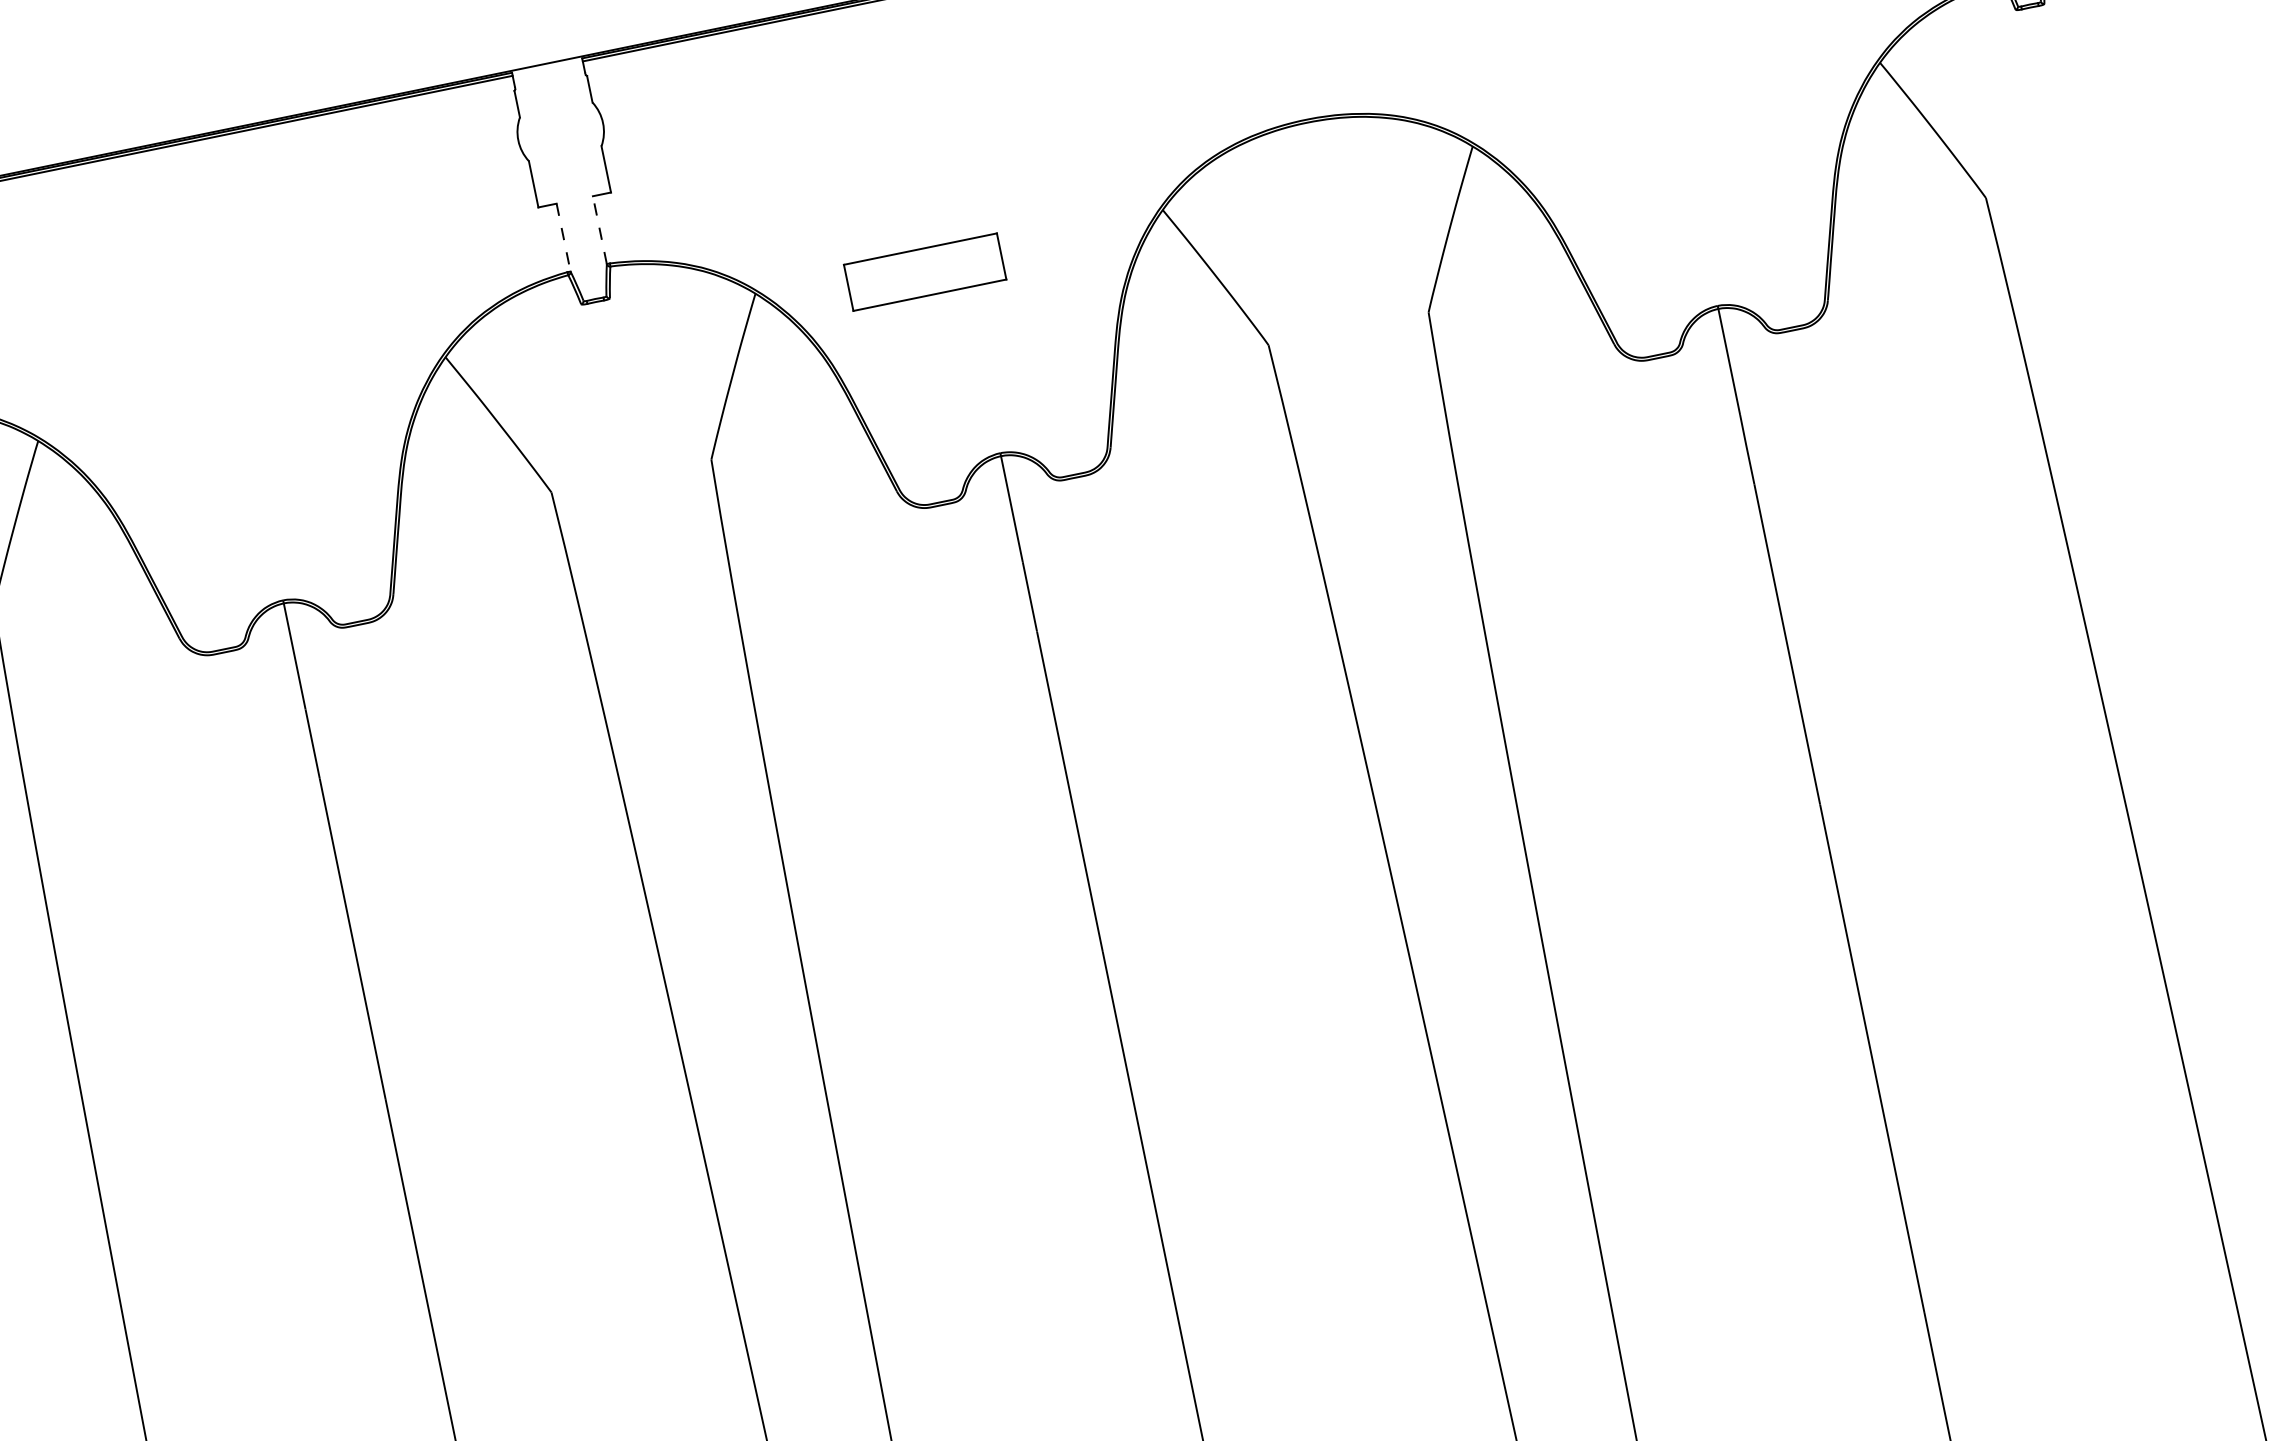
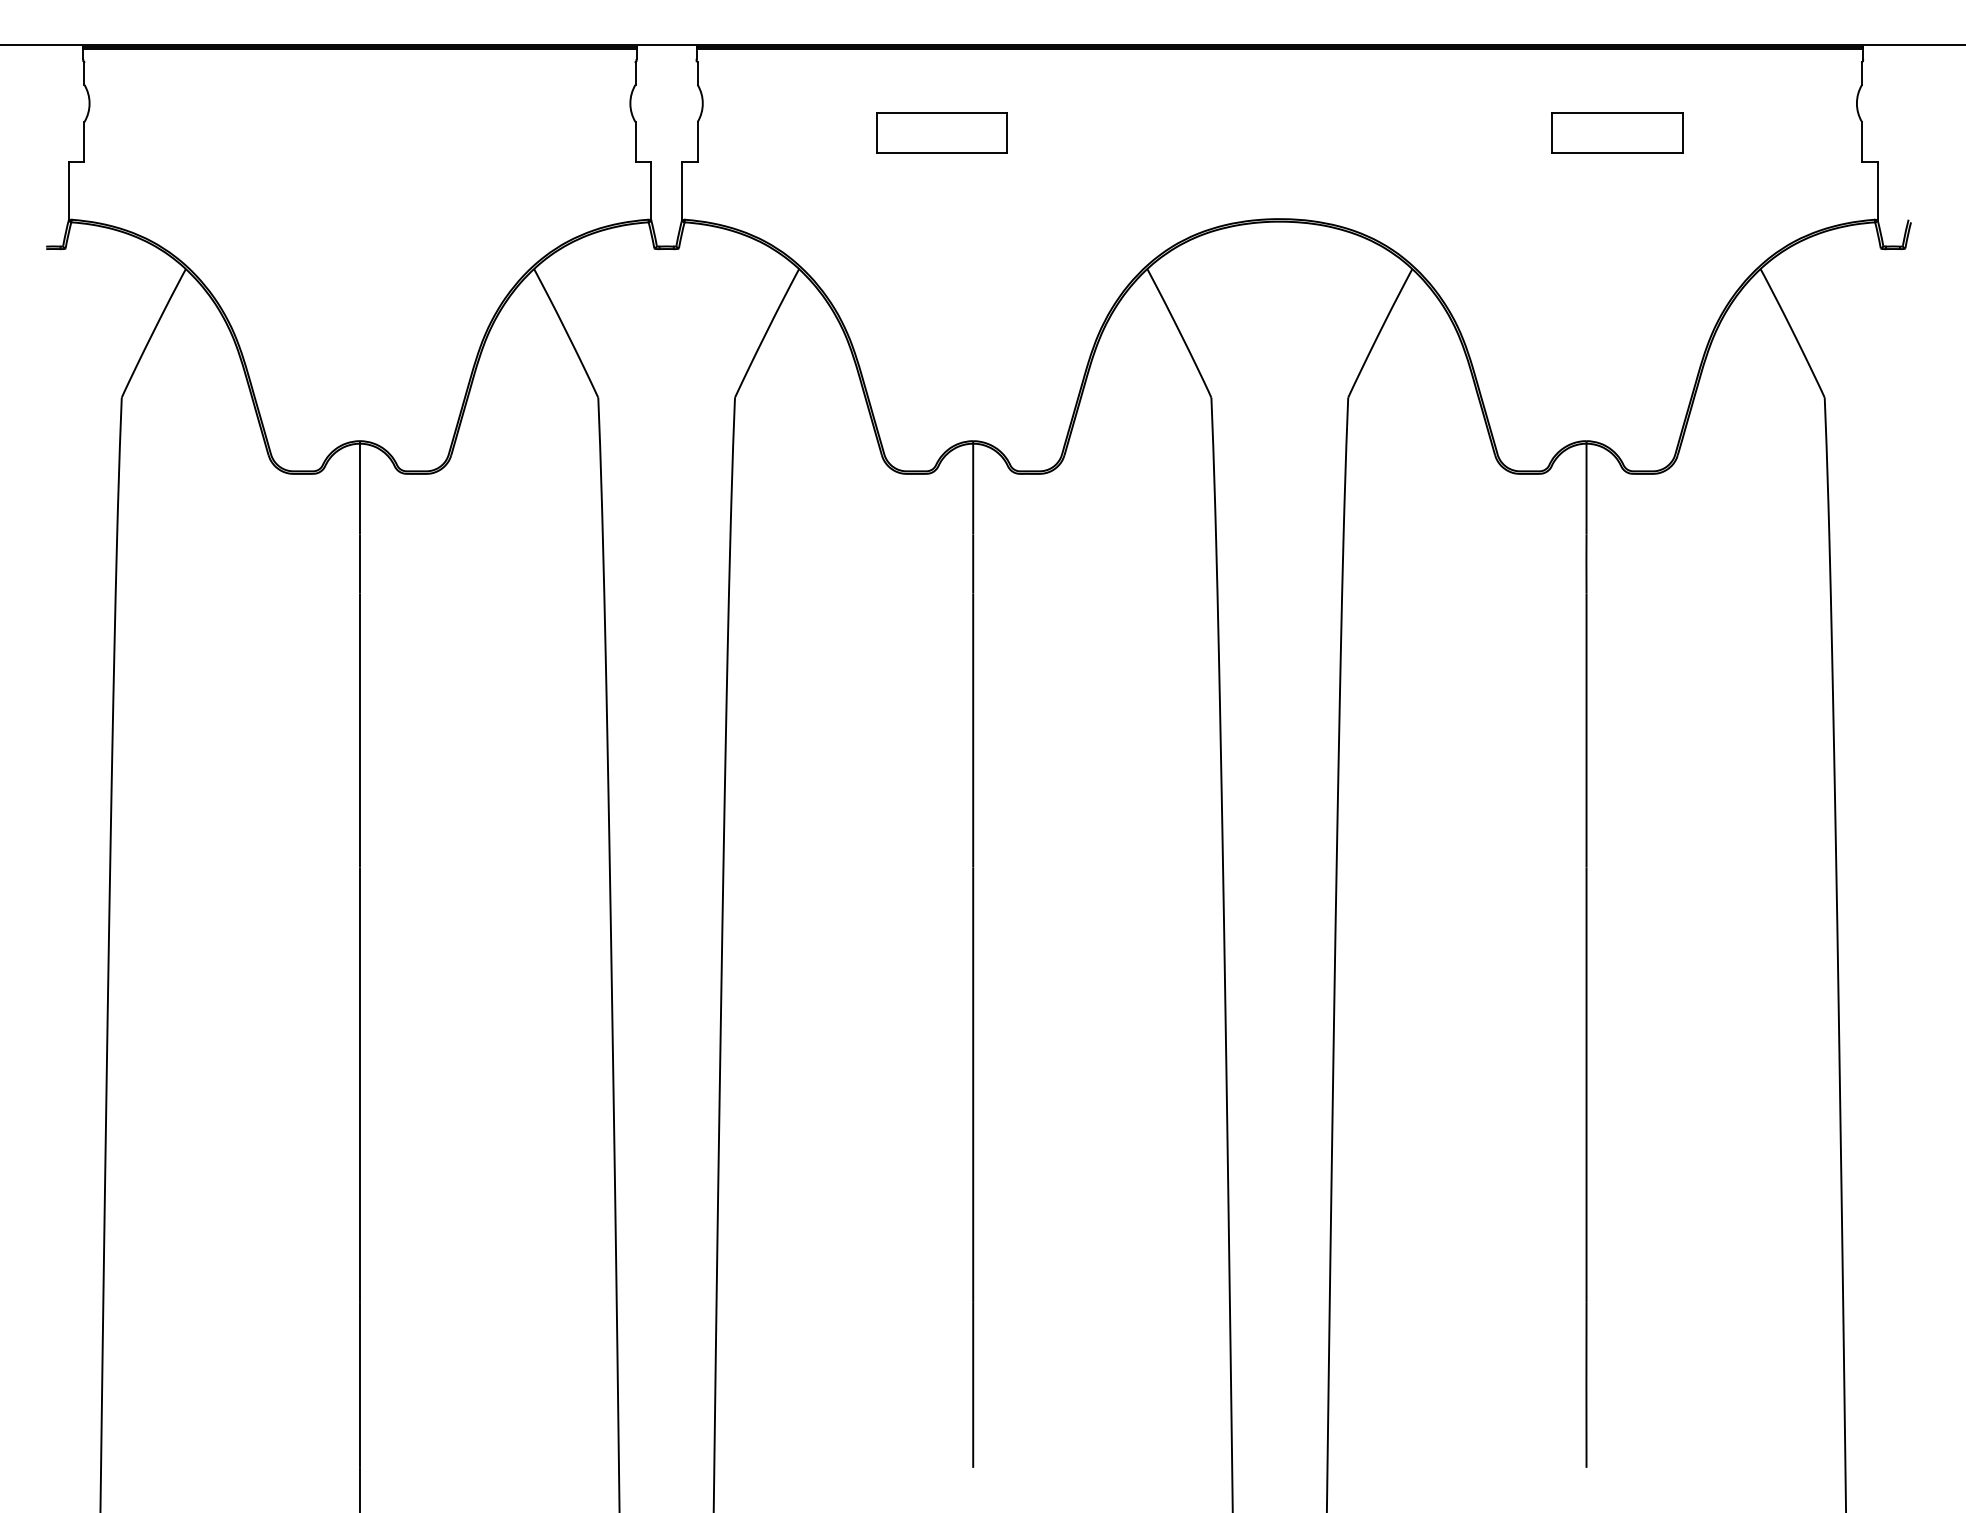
line: (600, 229) -> (682, 190), dashed -> solid
line: (564, 238) -> (651, 191), dashed -> solid
part: (924, 271) -> (941, 132), moved

